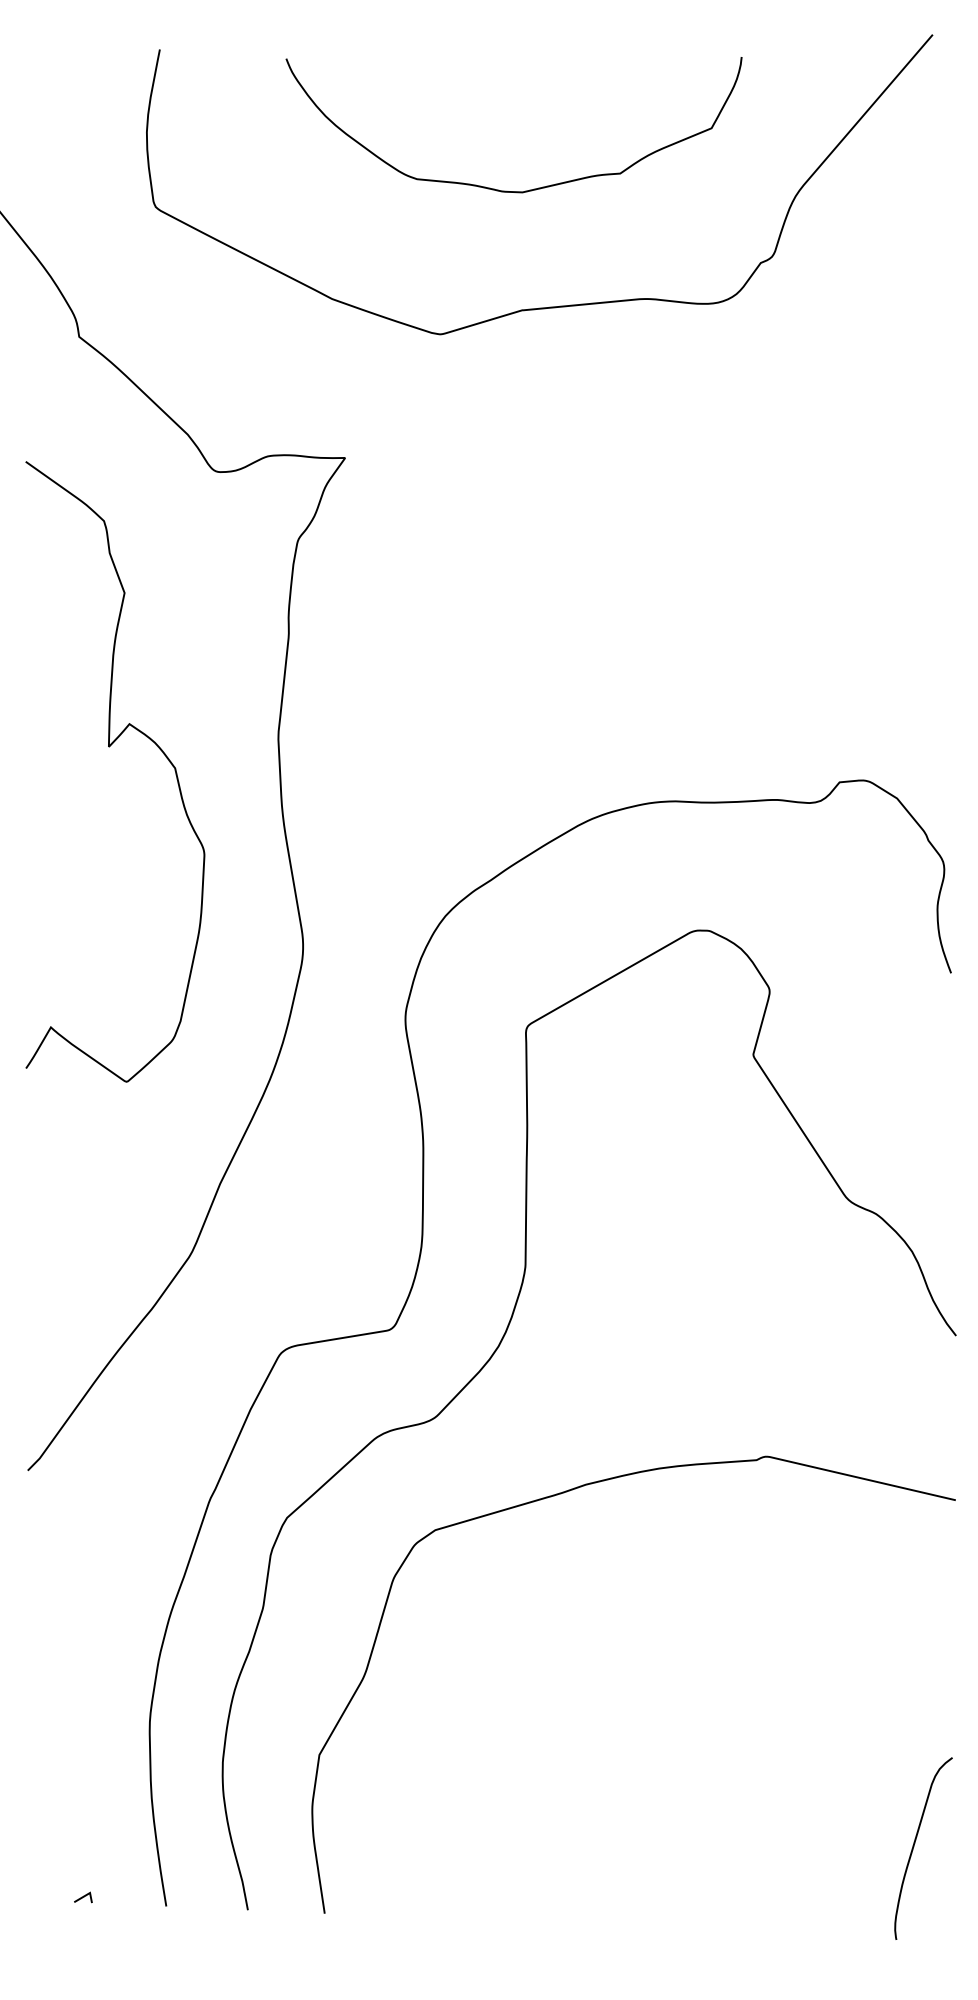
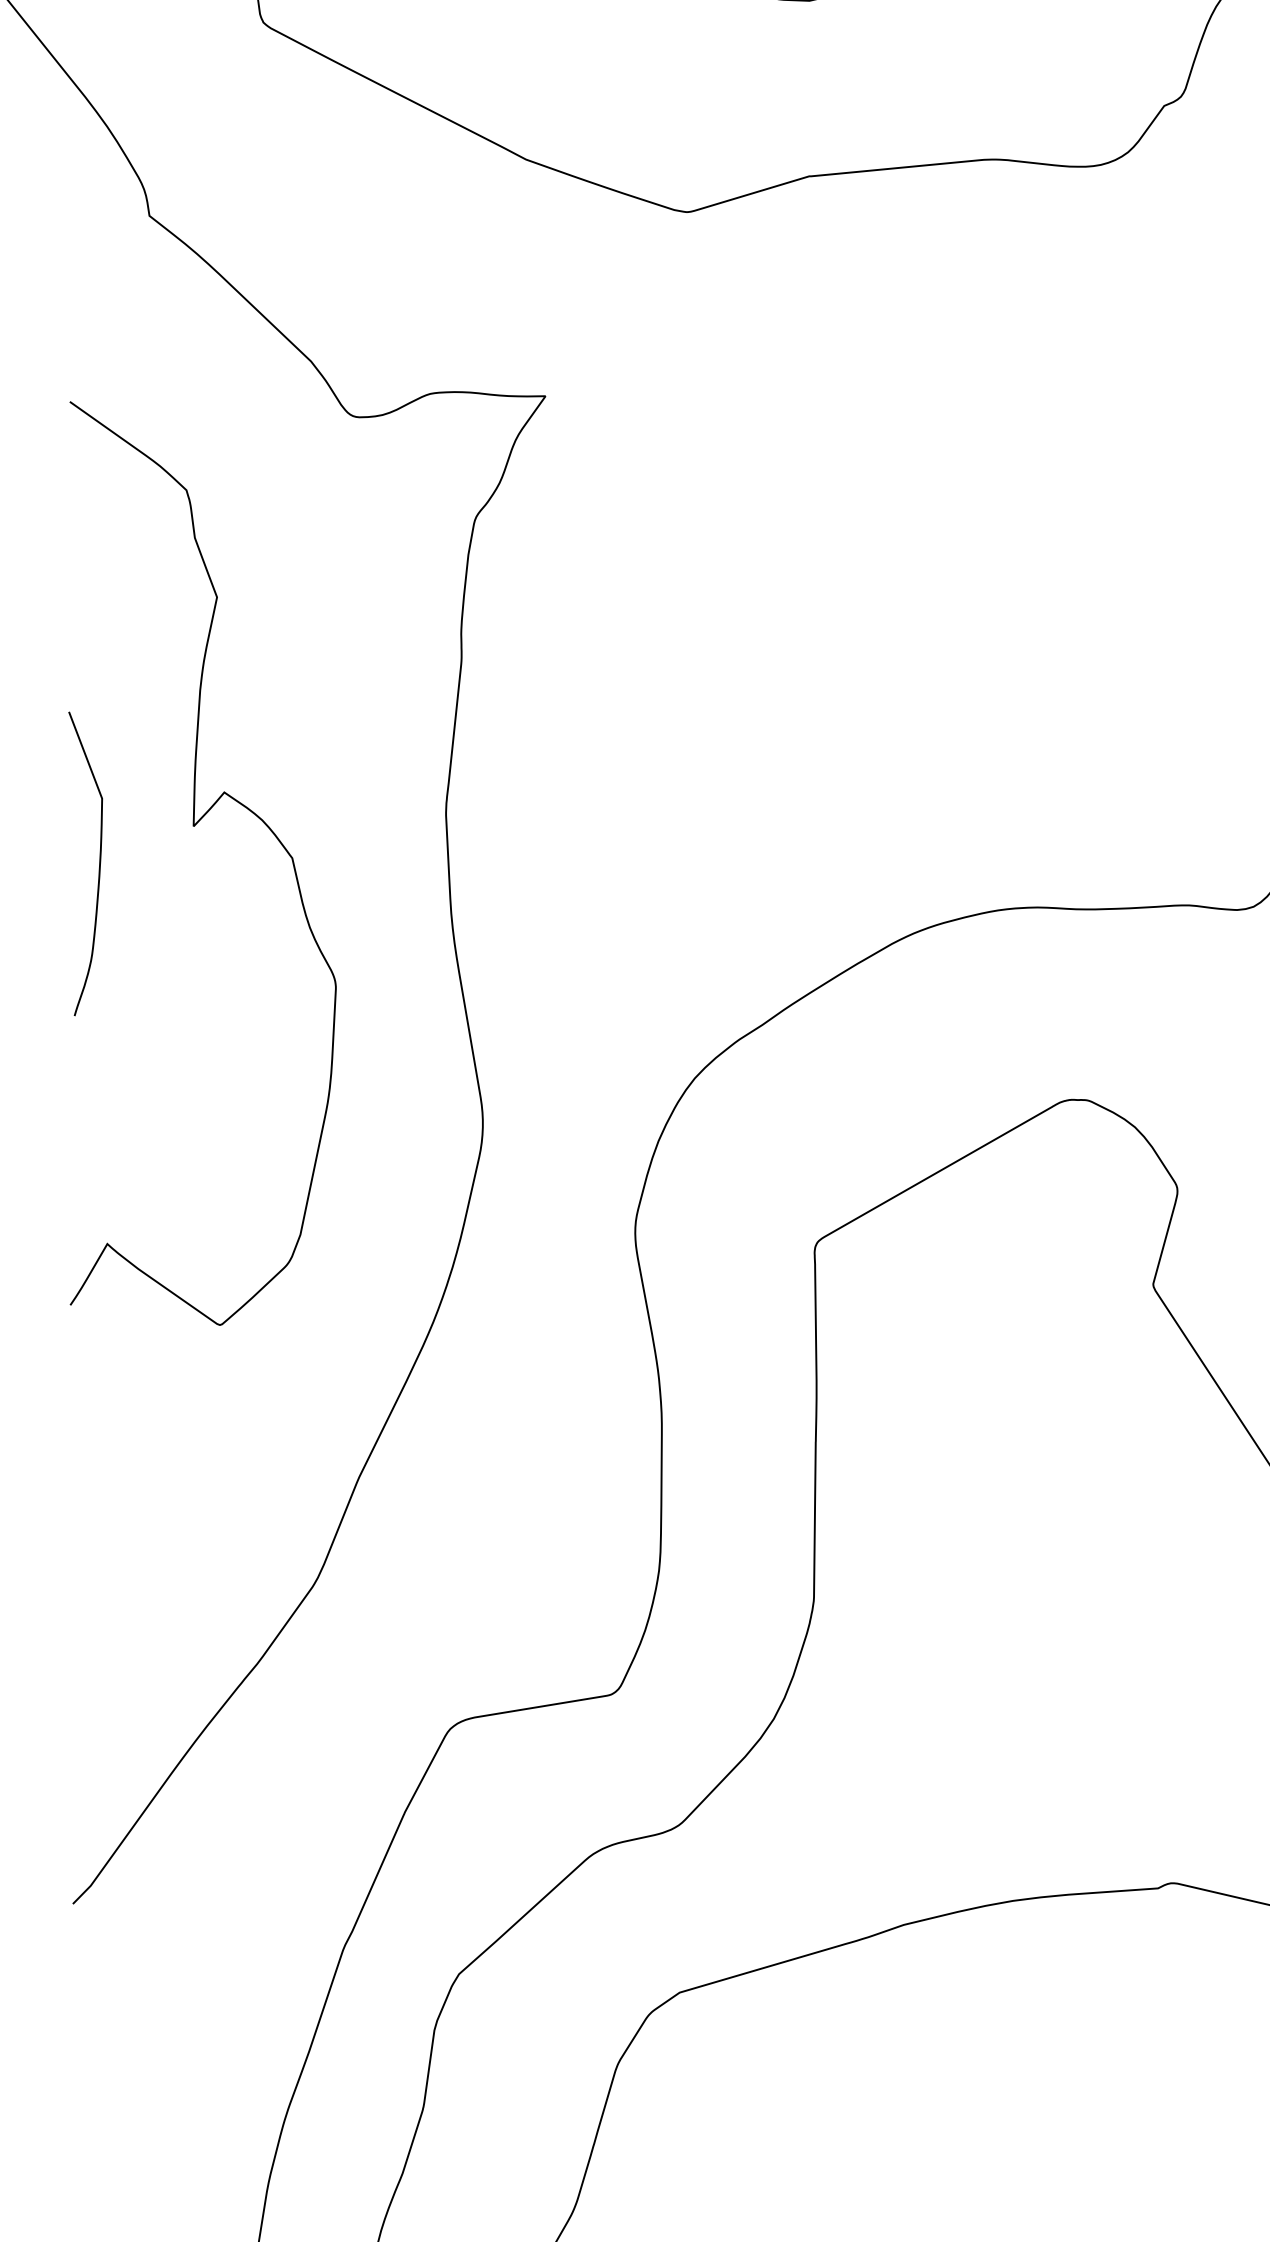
curve: (45, 771) -> (99, 863), added

